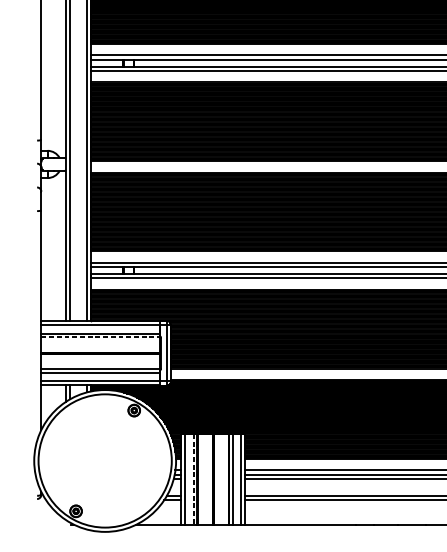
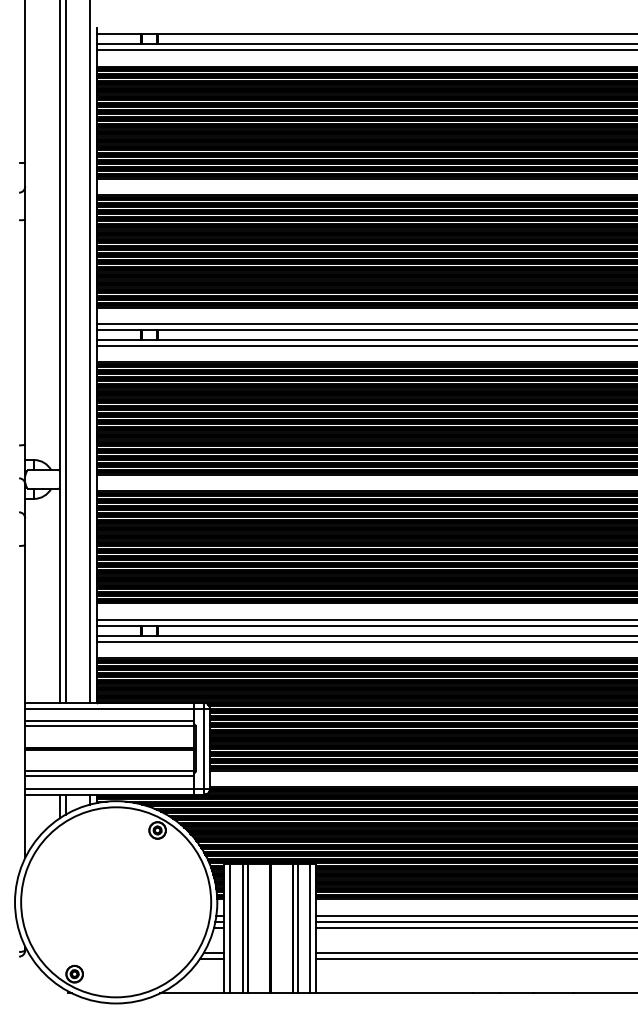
line: (100, 337) -> (109, 726), dashed -> solid
line: (193, 479) -> (242, 928), dashed -> solid

